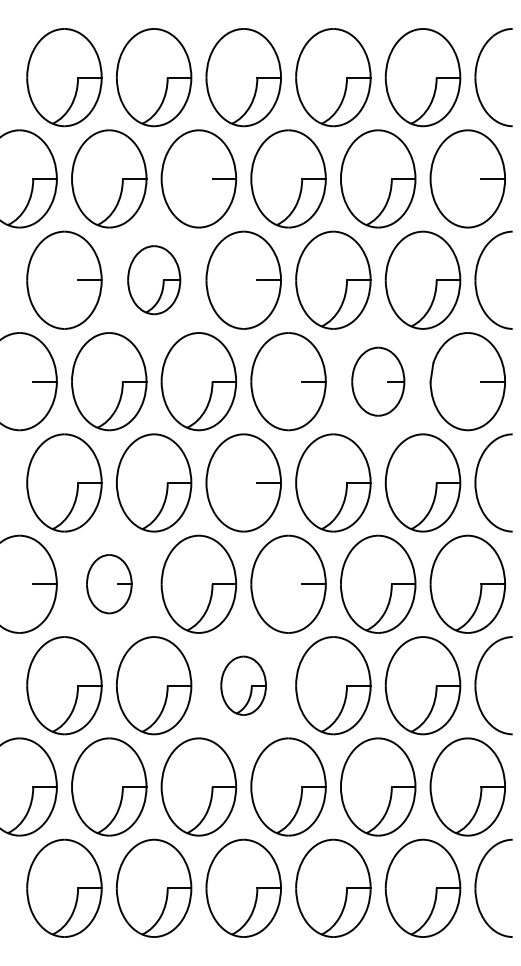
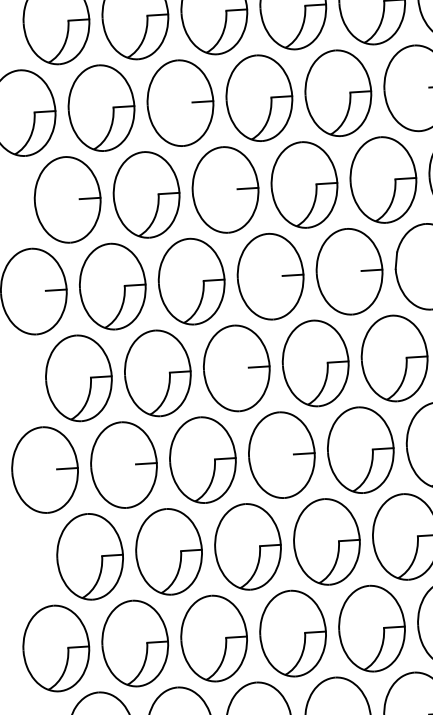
part: (154, 279) -> (146, 194), size x1.43
part: (378, 381) -> (349, 271), size x1.43
part: (109, 583) -> (124, 464), size x1.67
part: (243, 685) -> (247, 546), size x1.67

